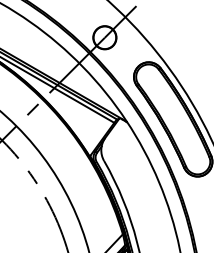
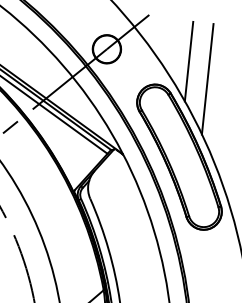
line: (172, 40) -> (188, 61), added
line: (189, 53) -> (207, 79), added

